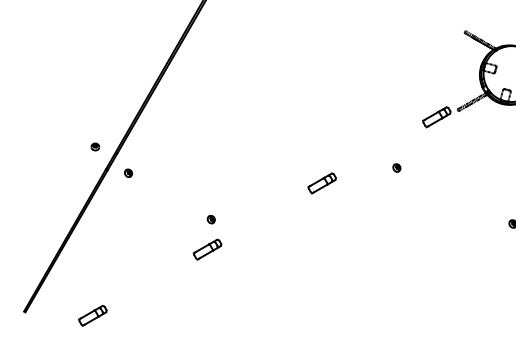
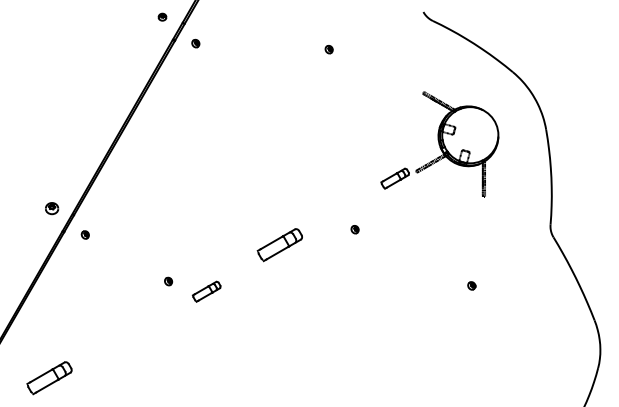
part: (94, 146) -> (51, 208), size x1.6
part: (321, 183) -> (279, 245), size x1.6
part: (207, 249) -> (206, 291), moved
part: (92, 316) -> (49, 378), size x1.6

